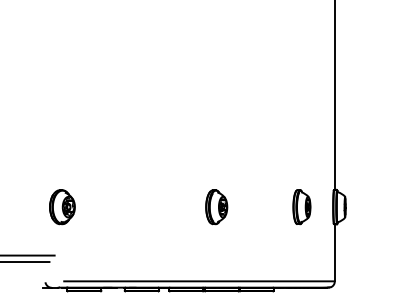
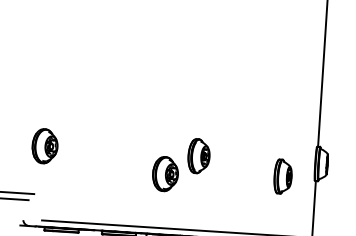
part: (301, 207) -> (282, 177), moved
part: (184, 227) -> (165, 174), added

